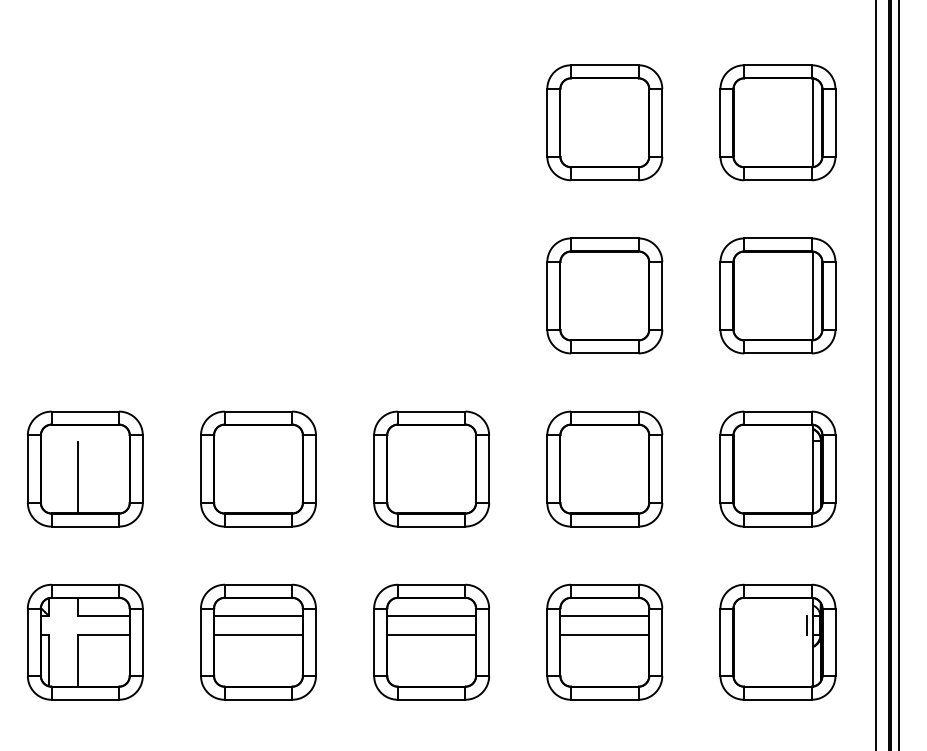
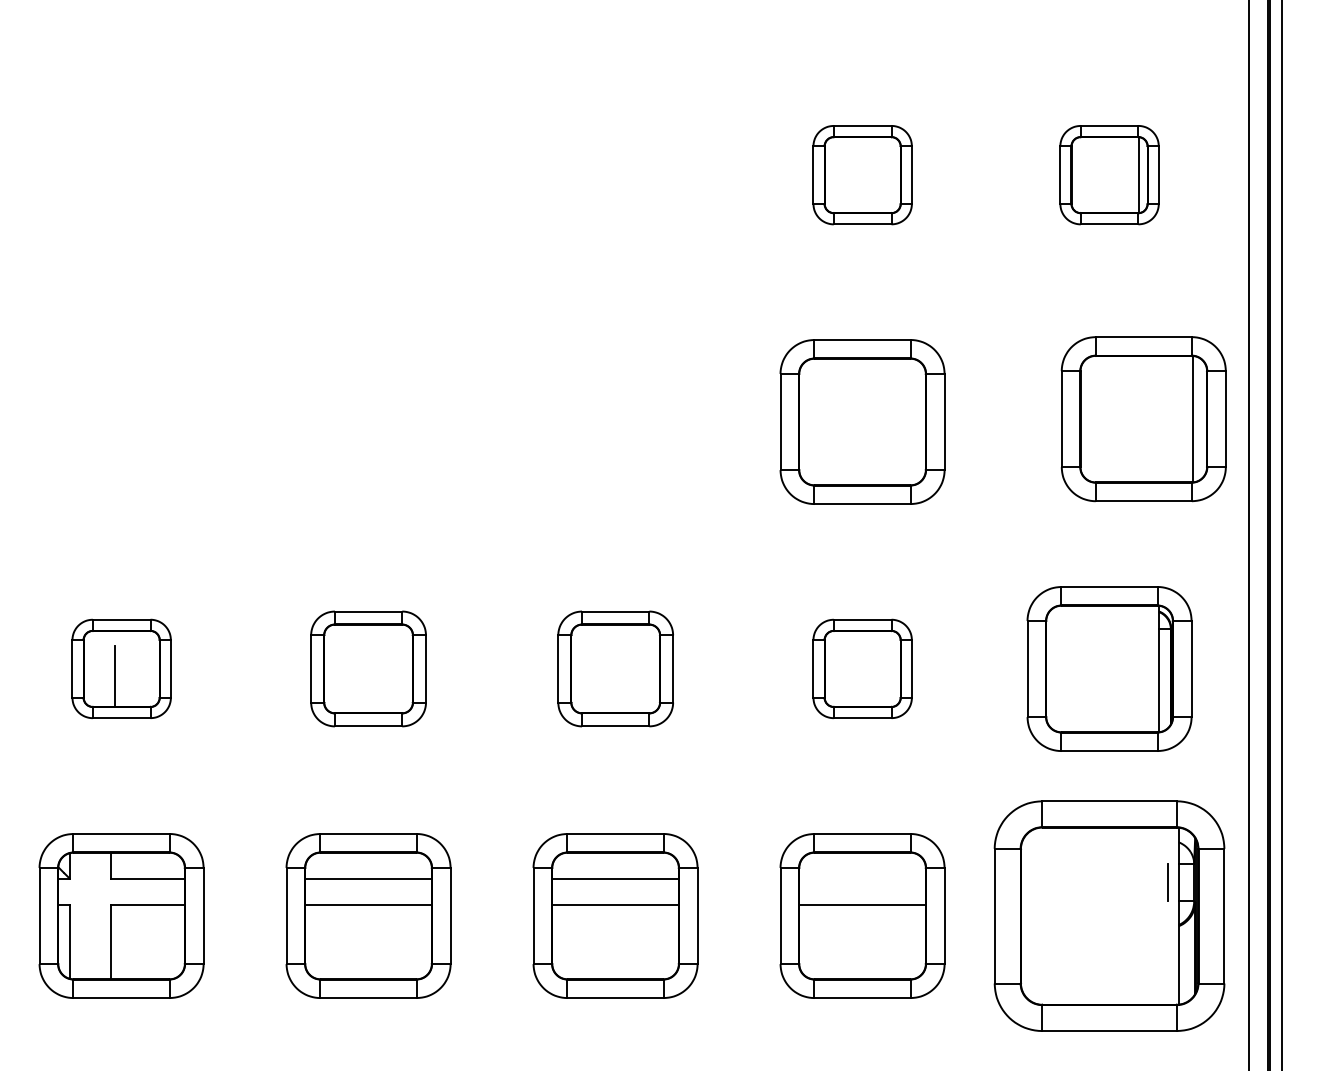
part: (604, 122) -> (862, 174), size x0.6
part: (777, 122) -> (1108, 174), size x0.6
part: (777, 295) -> (1143, 418), moved
part: (85, 468) -> (121, 668), size x0.6
part: (258, 468) -> (368, 668), size x0.7
part: (431, 468) -> (615, 668), size x0.7
part: (604, 468) -> (862, 668), size x0.6
line: (604, 615) -> (862, 877), removed
part: (777, 641) -> (1108, 914), size x1.4

